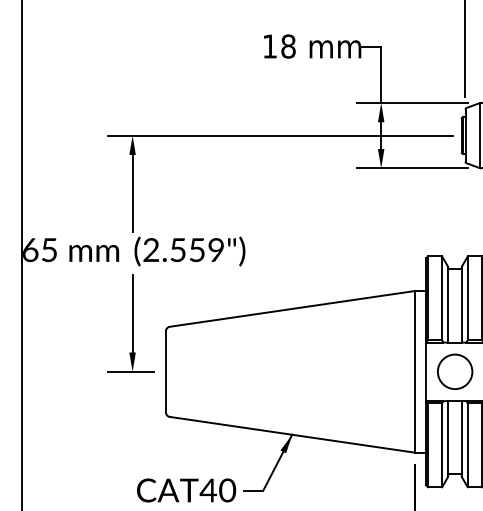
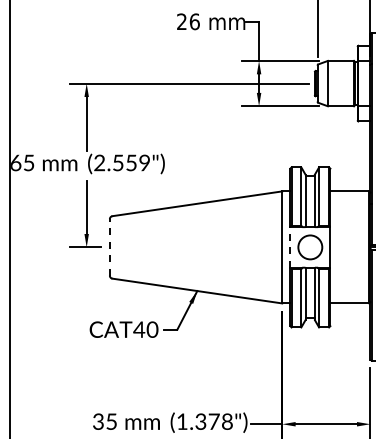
text: (279, 46) -> (188, 21), 18 -> 26
line: (165, 370) -> (109, 246), solid -> dashed
line: (426, 370) -> (290, 246), solid -> dashed

